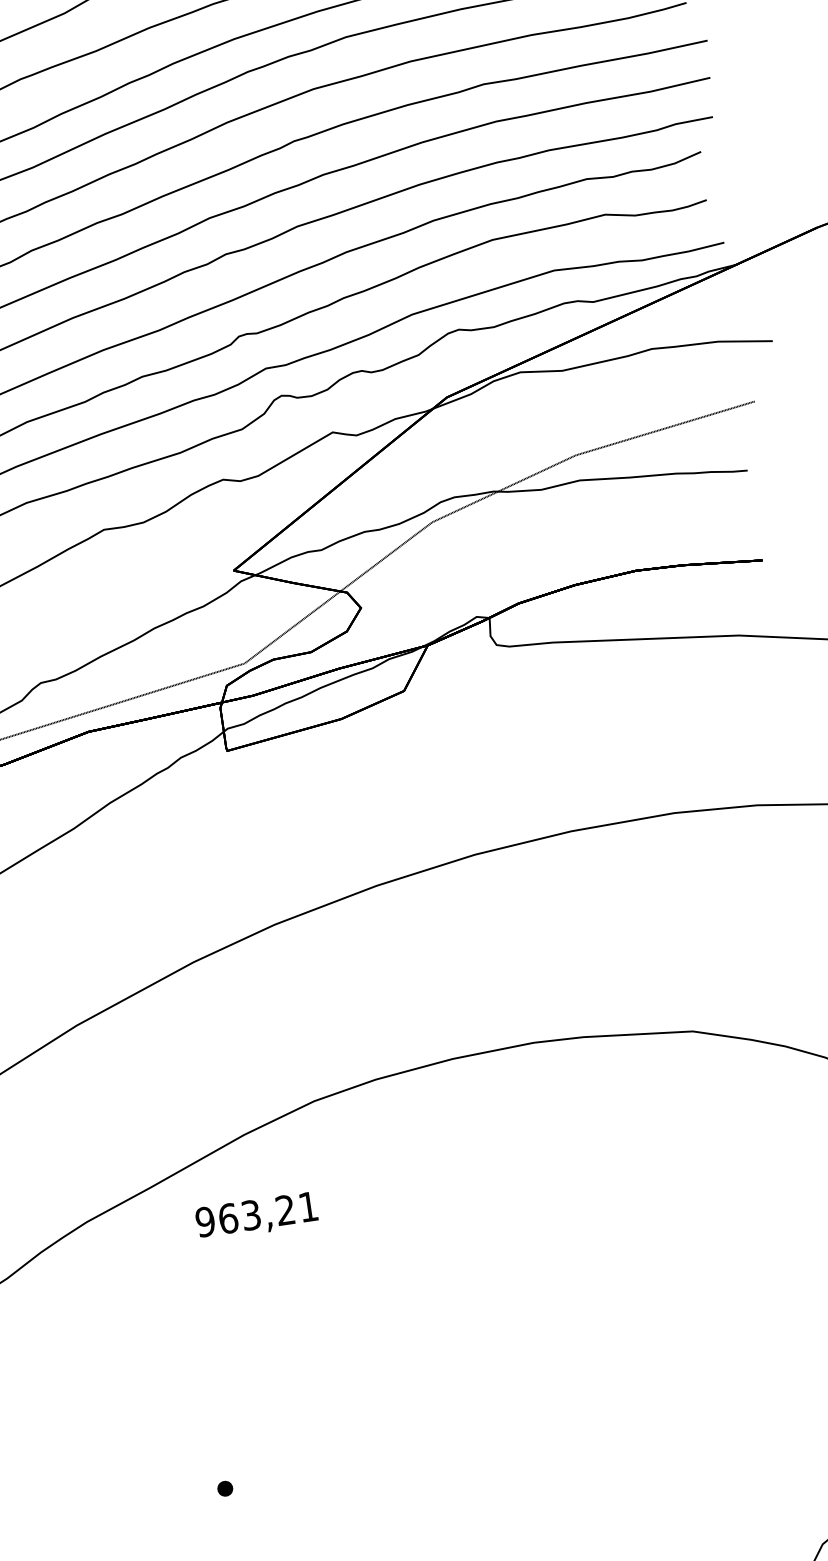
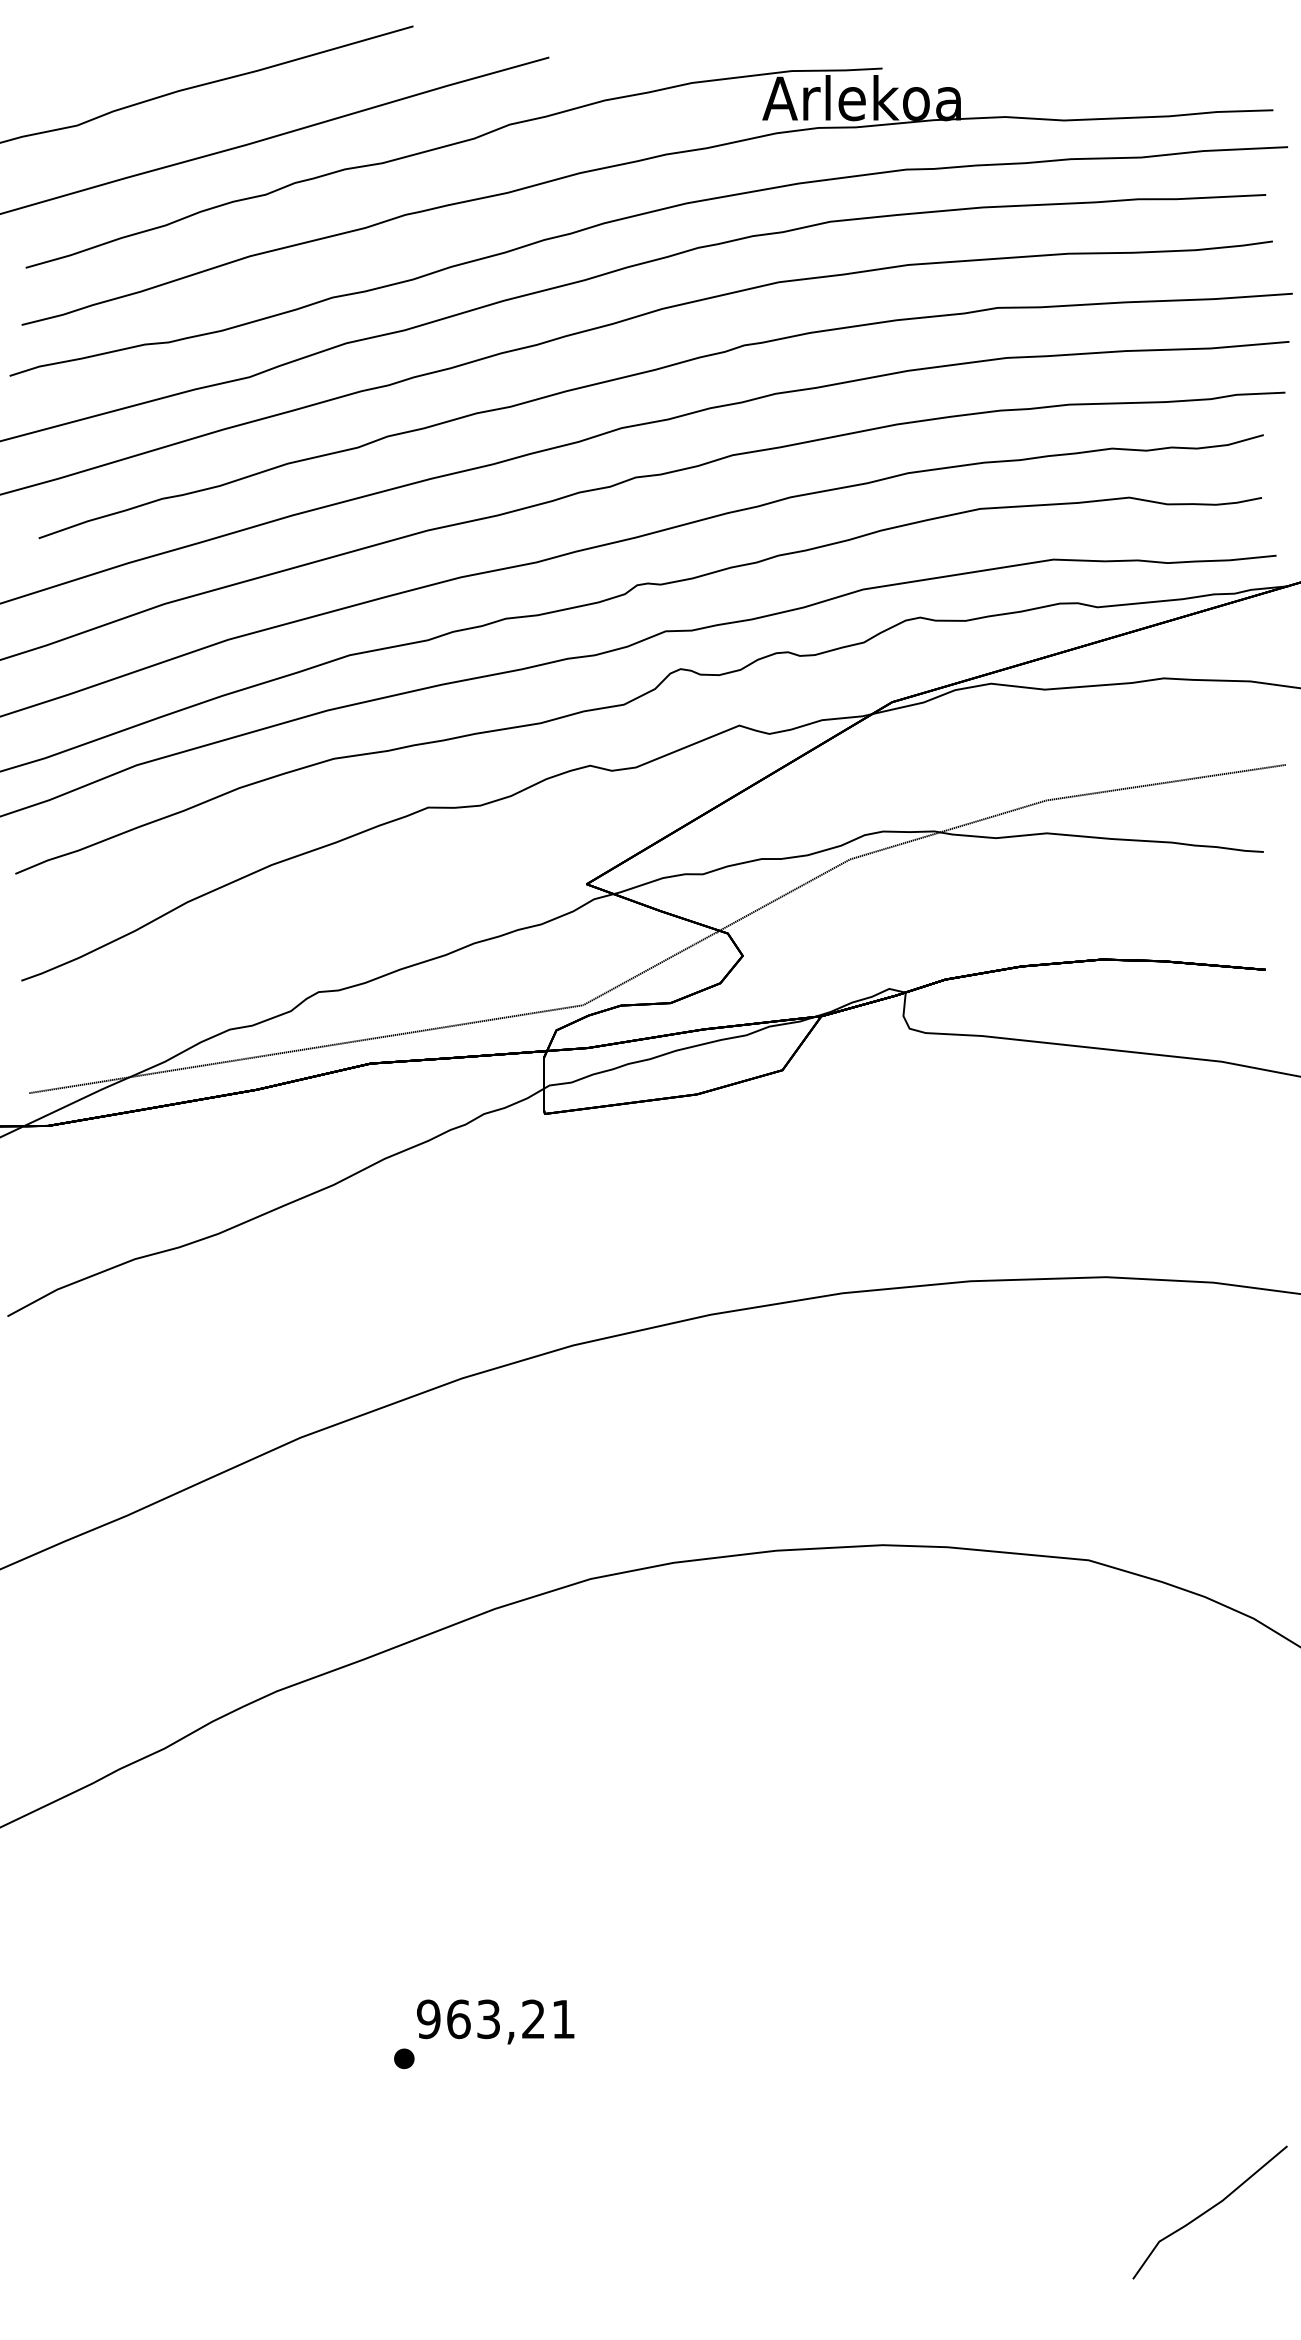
text: (256, 1216) -> (495, 2021), moved

